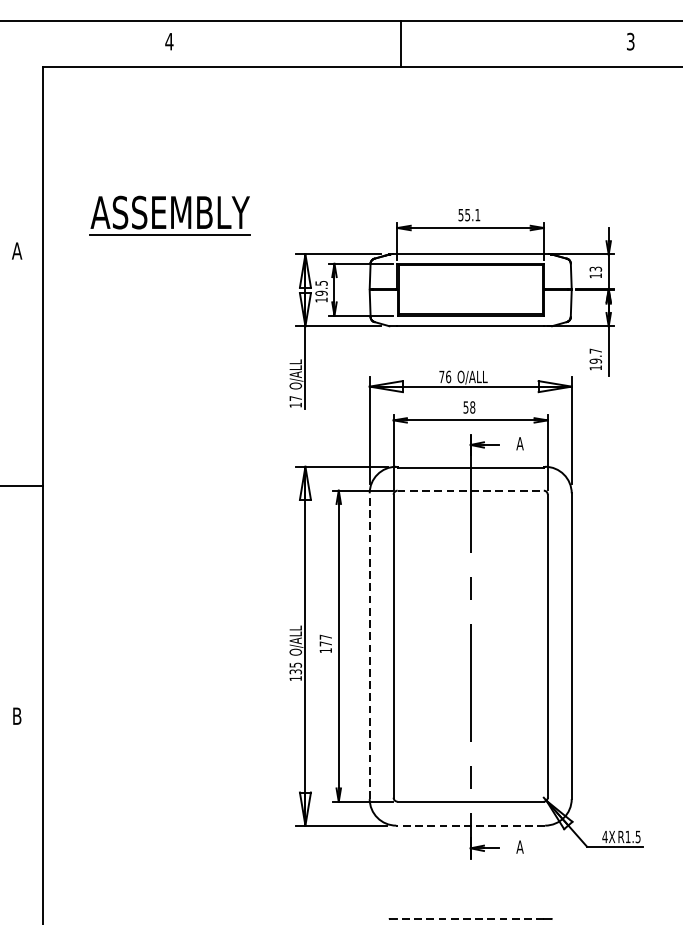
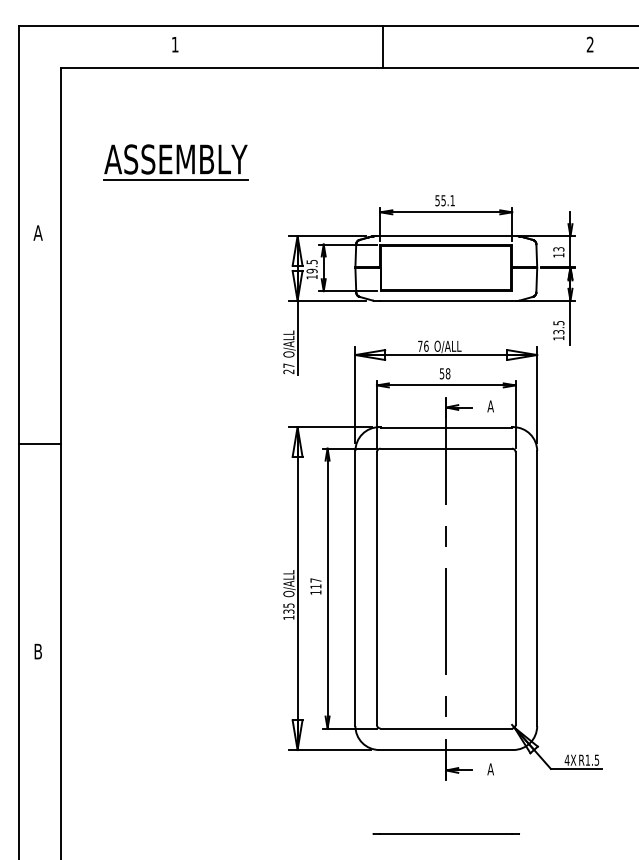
text: (168, 41) -> (174, 44), 4 -> 1
text: (629, 41) -> (589, 44), 3 -> 2
part: (169, 215) -> (175, 162), moved
text: (595, 356) -> (558, 327), 19.7 -> 13.5
text: (295, 404) -> (288, 371), 17 -> 27
line: (470, 490) -> (446, 448), dashed -> solid
text: (325, 643) -> (315, 586), 177 -> 117
line: (369, 646) -> (355, 588), dashed -> solid
line: (470, 826) -> (446, 750), dashed -> solid
line: (469, 919) -> (445, 834), dashed -> solid

